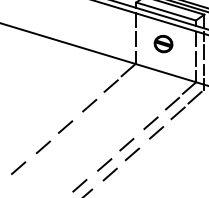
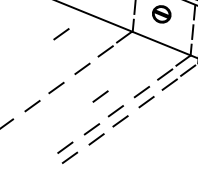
line: (65, 72) -> (61, 33), added
line: (109, 131) -> (99, 96), added

